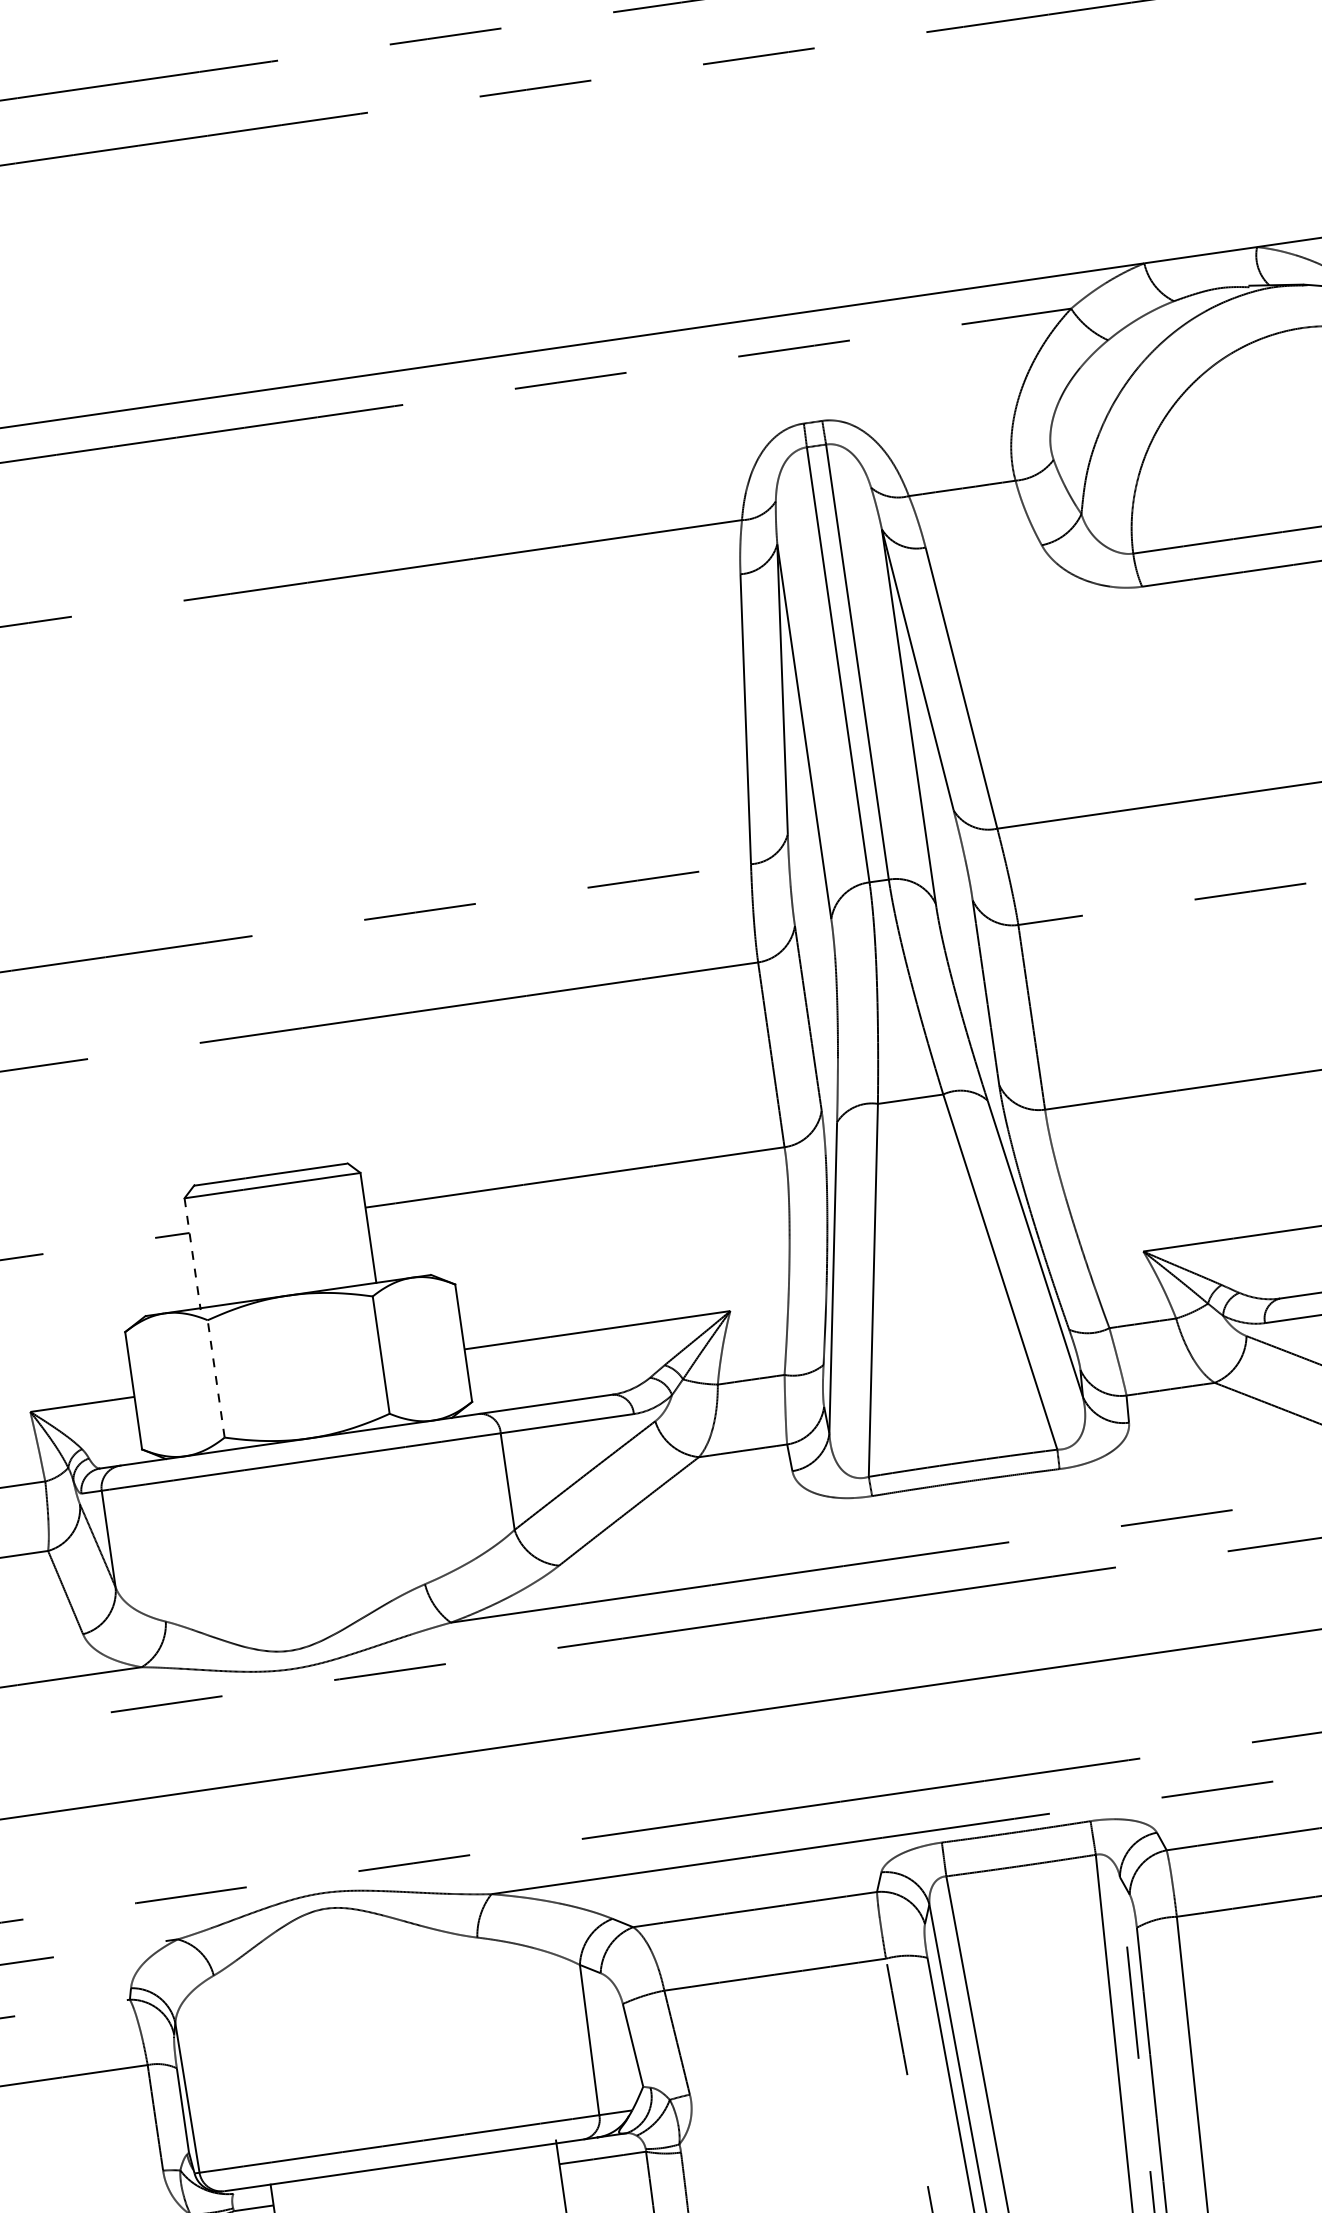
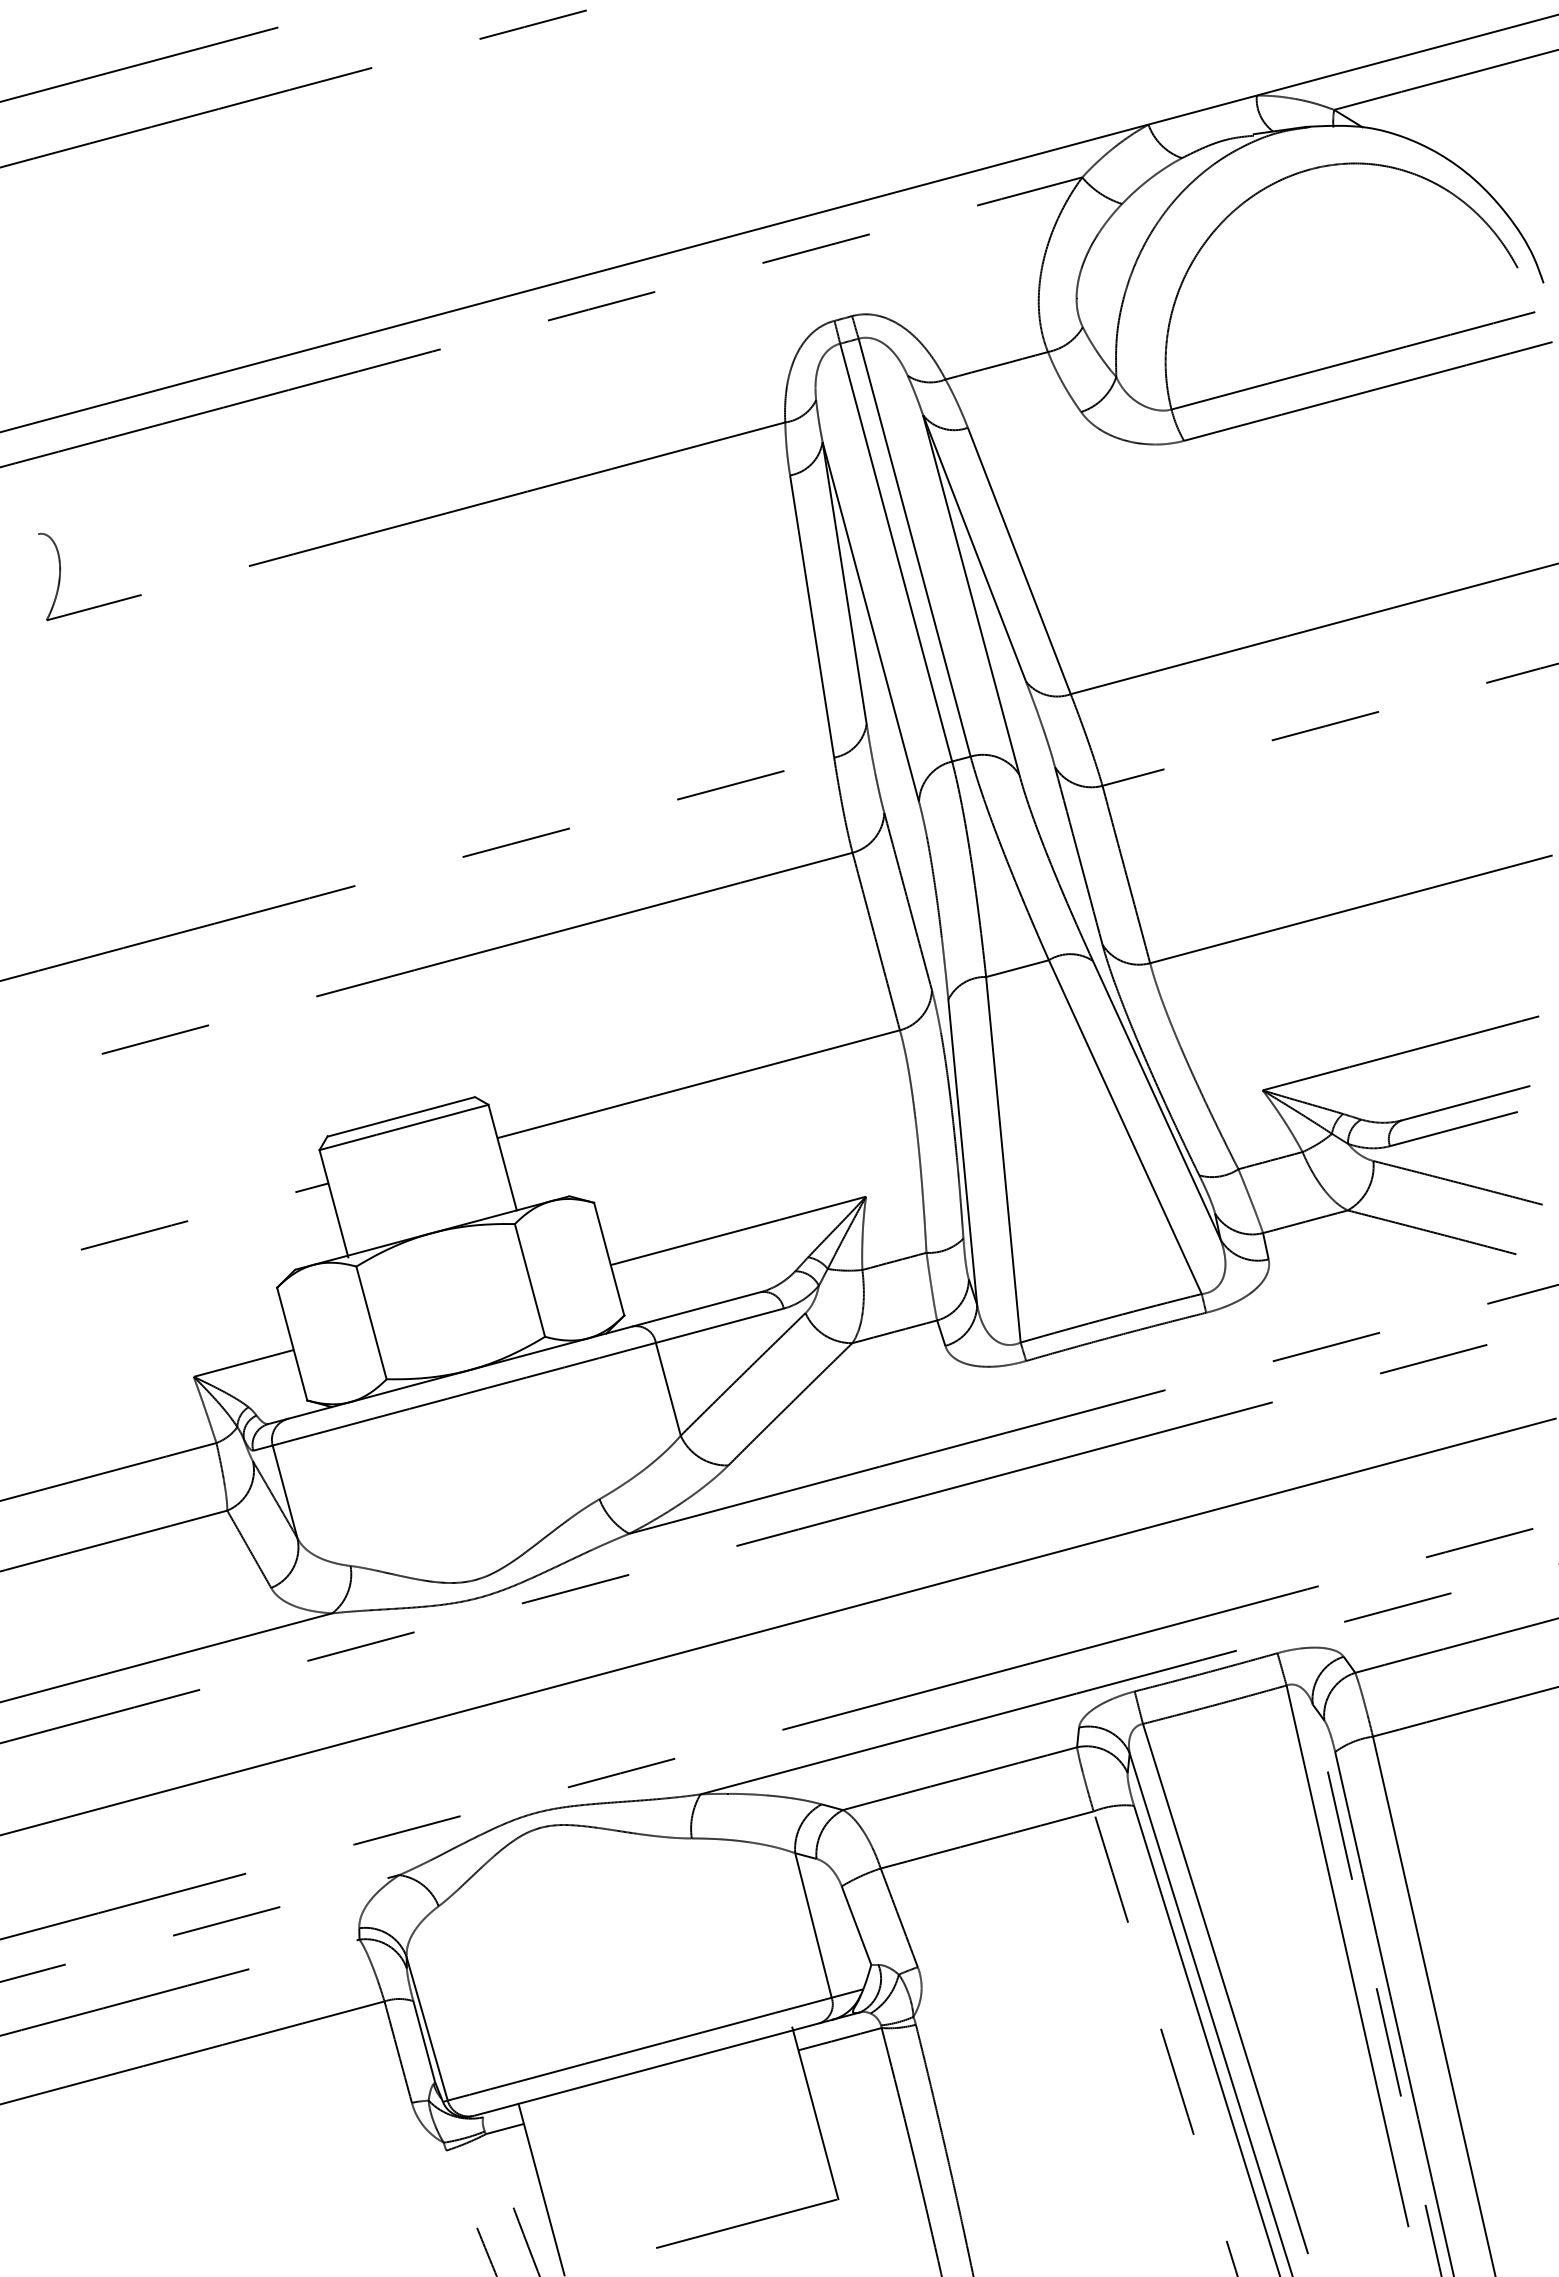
line: (192, 1253) -> (333, 1203), dashed -> solid
line: (216, 1378) -> (371, 1322), dashed -> solid

